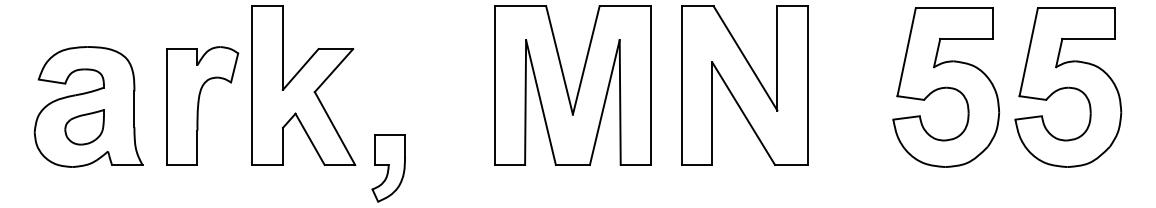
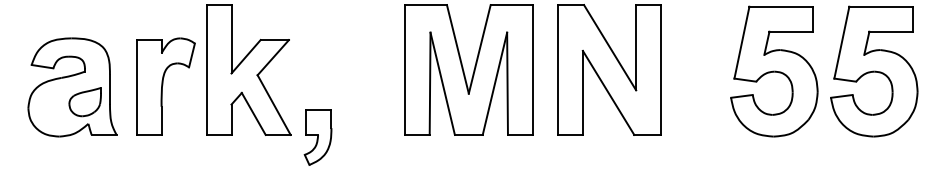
part: (83, 127) -> (84, 102), moved

